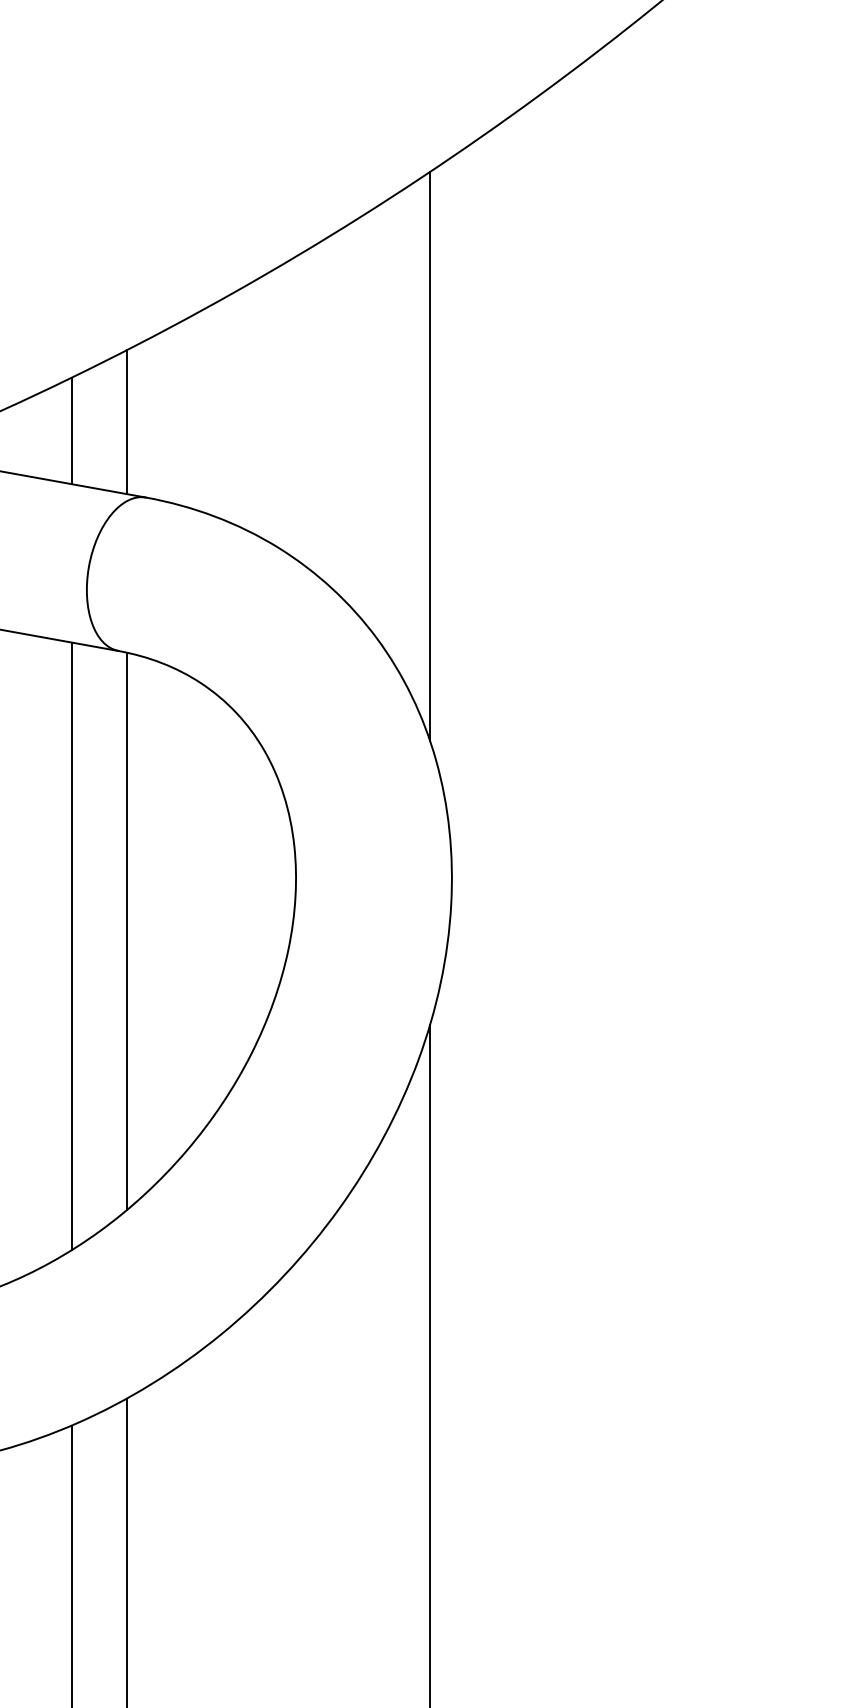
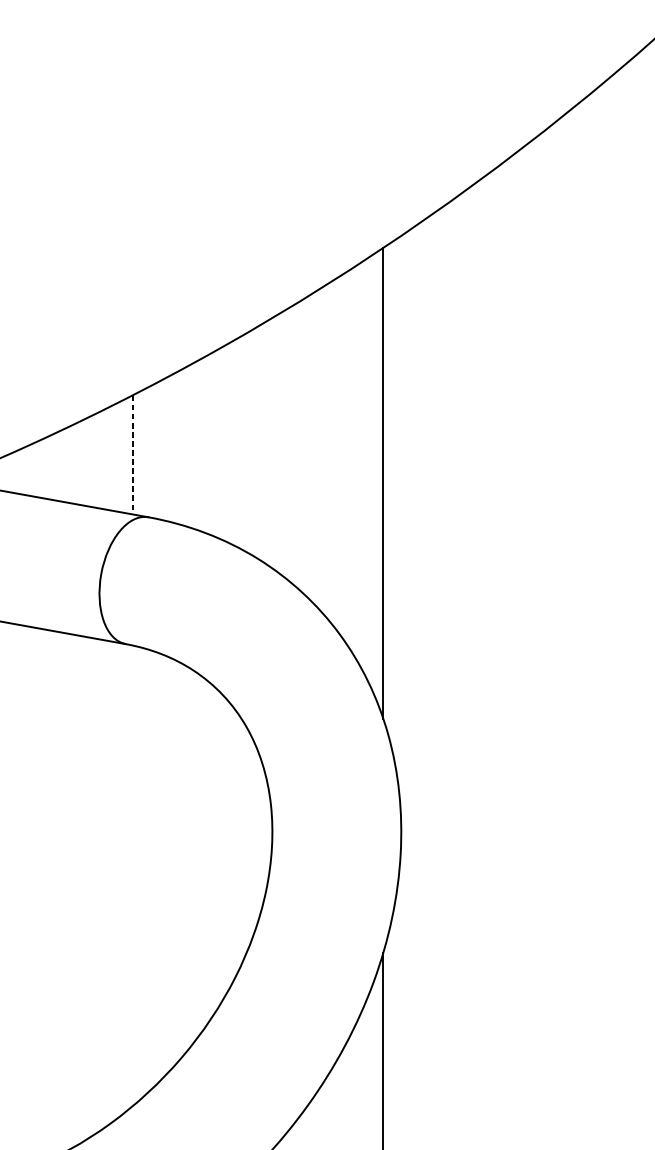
line: (127, 422) -> (133, 455), solid -> dashed
line: (71, 430) -> (86, 461), removed
line: (127, 931) -> (133, 875), removed
line: (71, 946) -> (86, 888), removed

